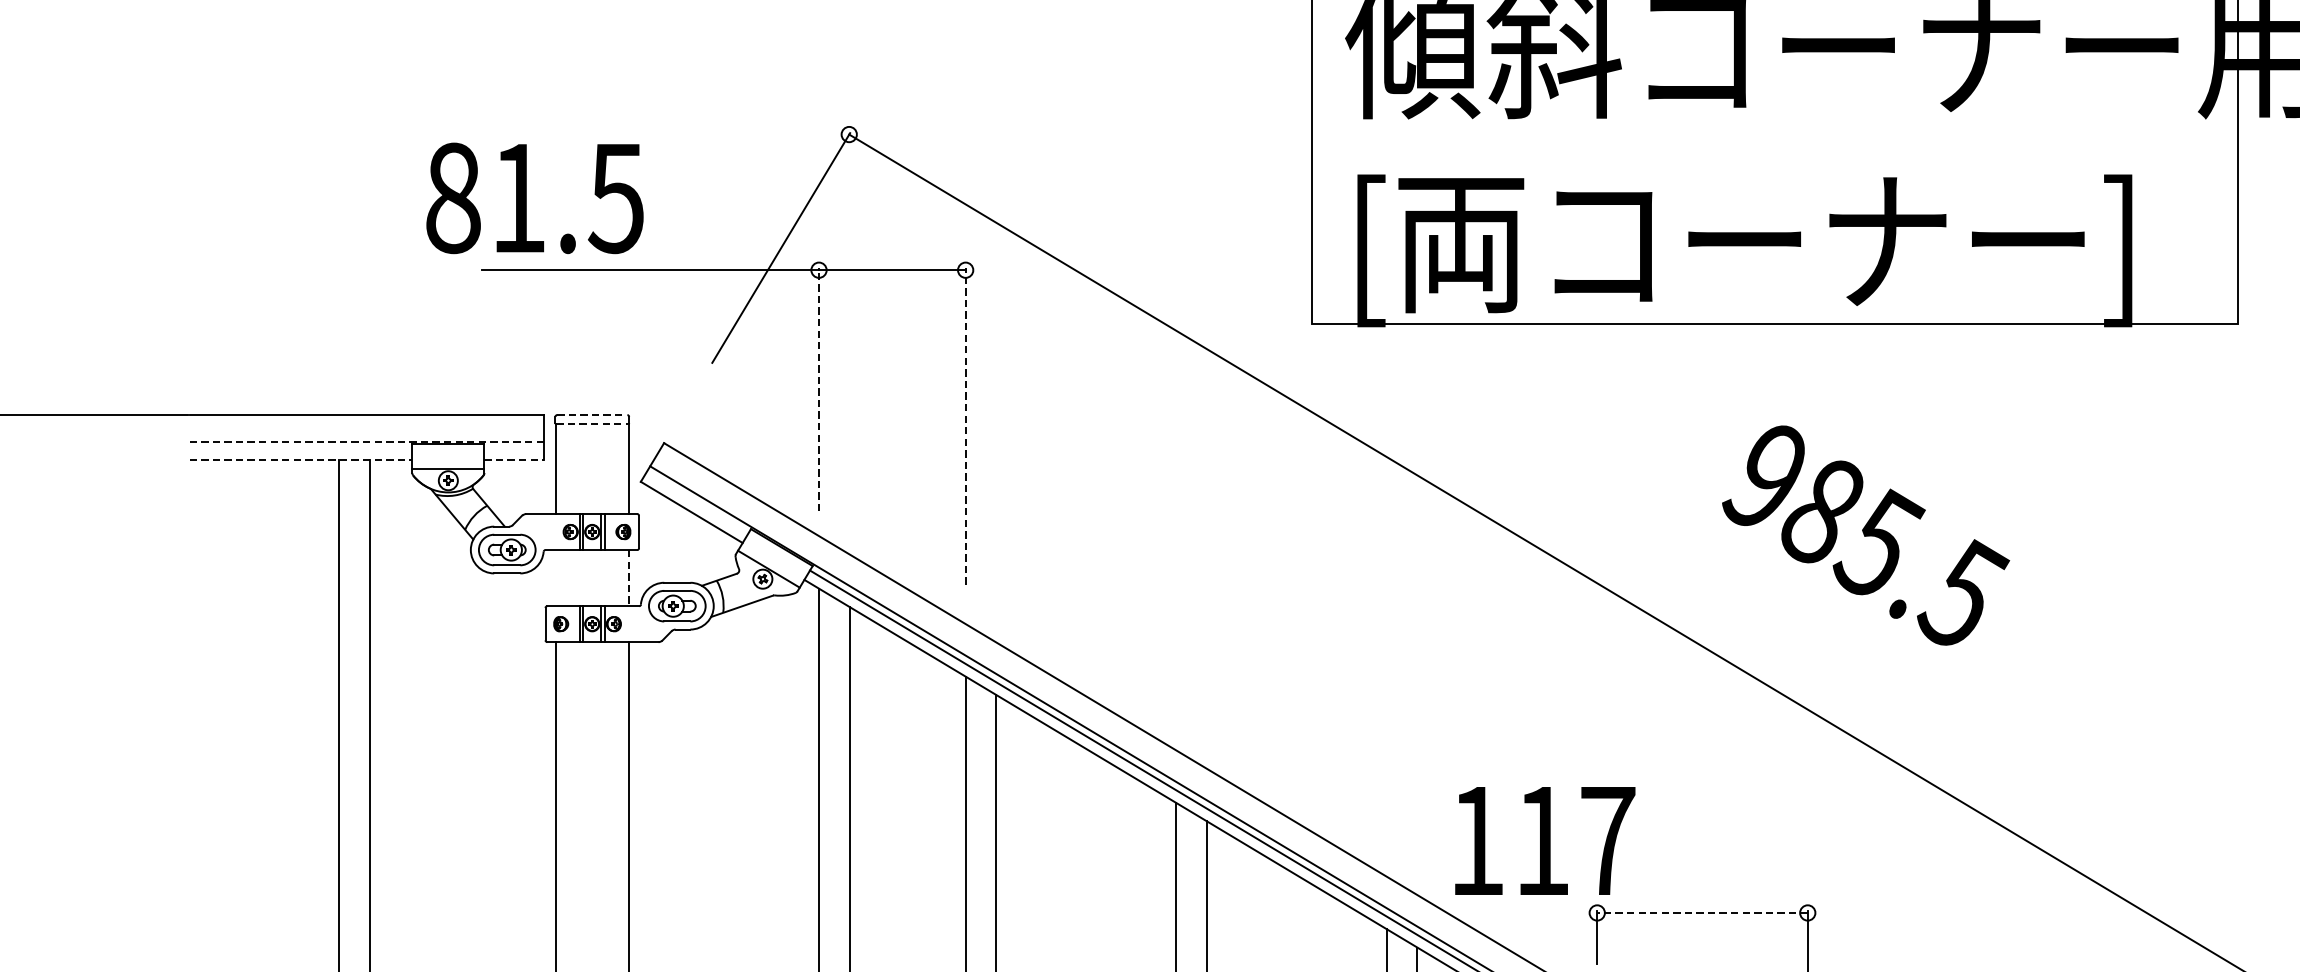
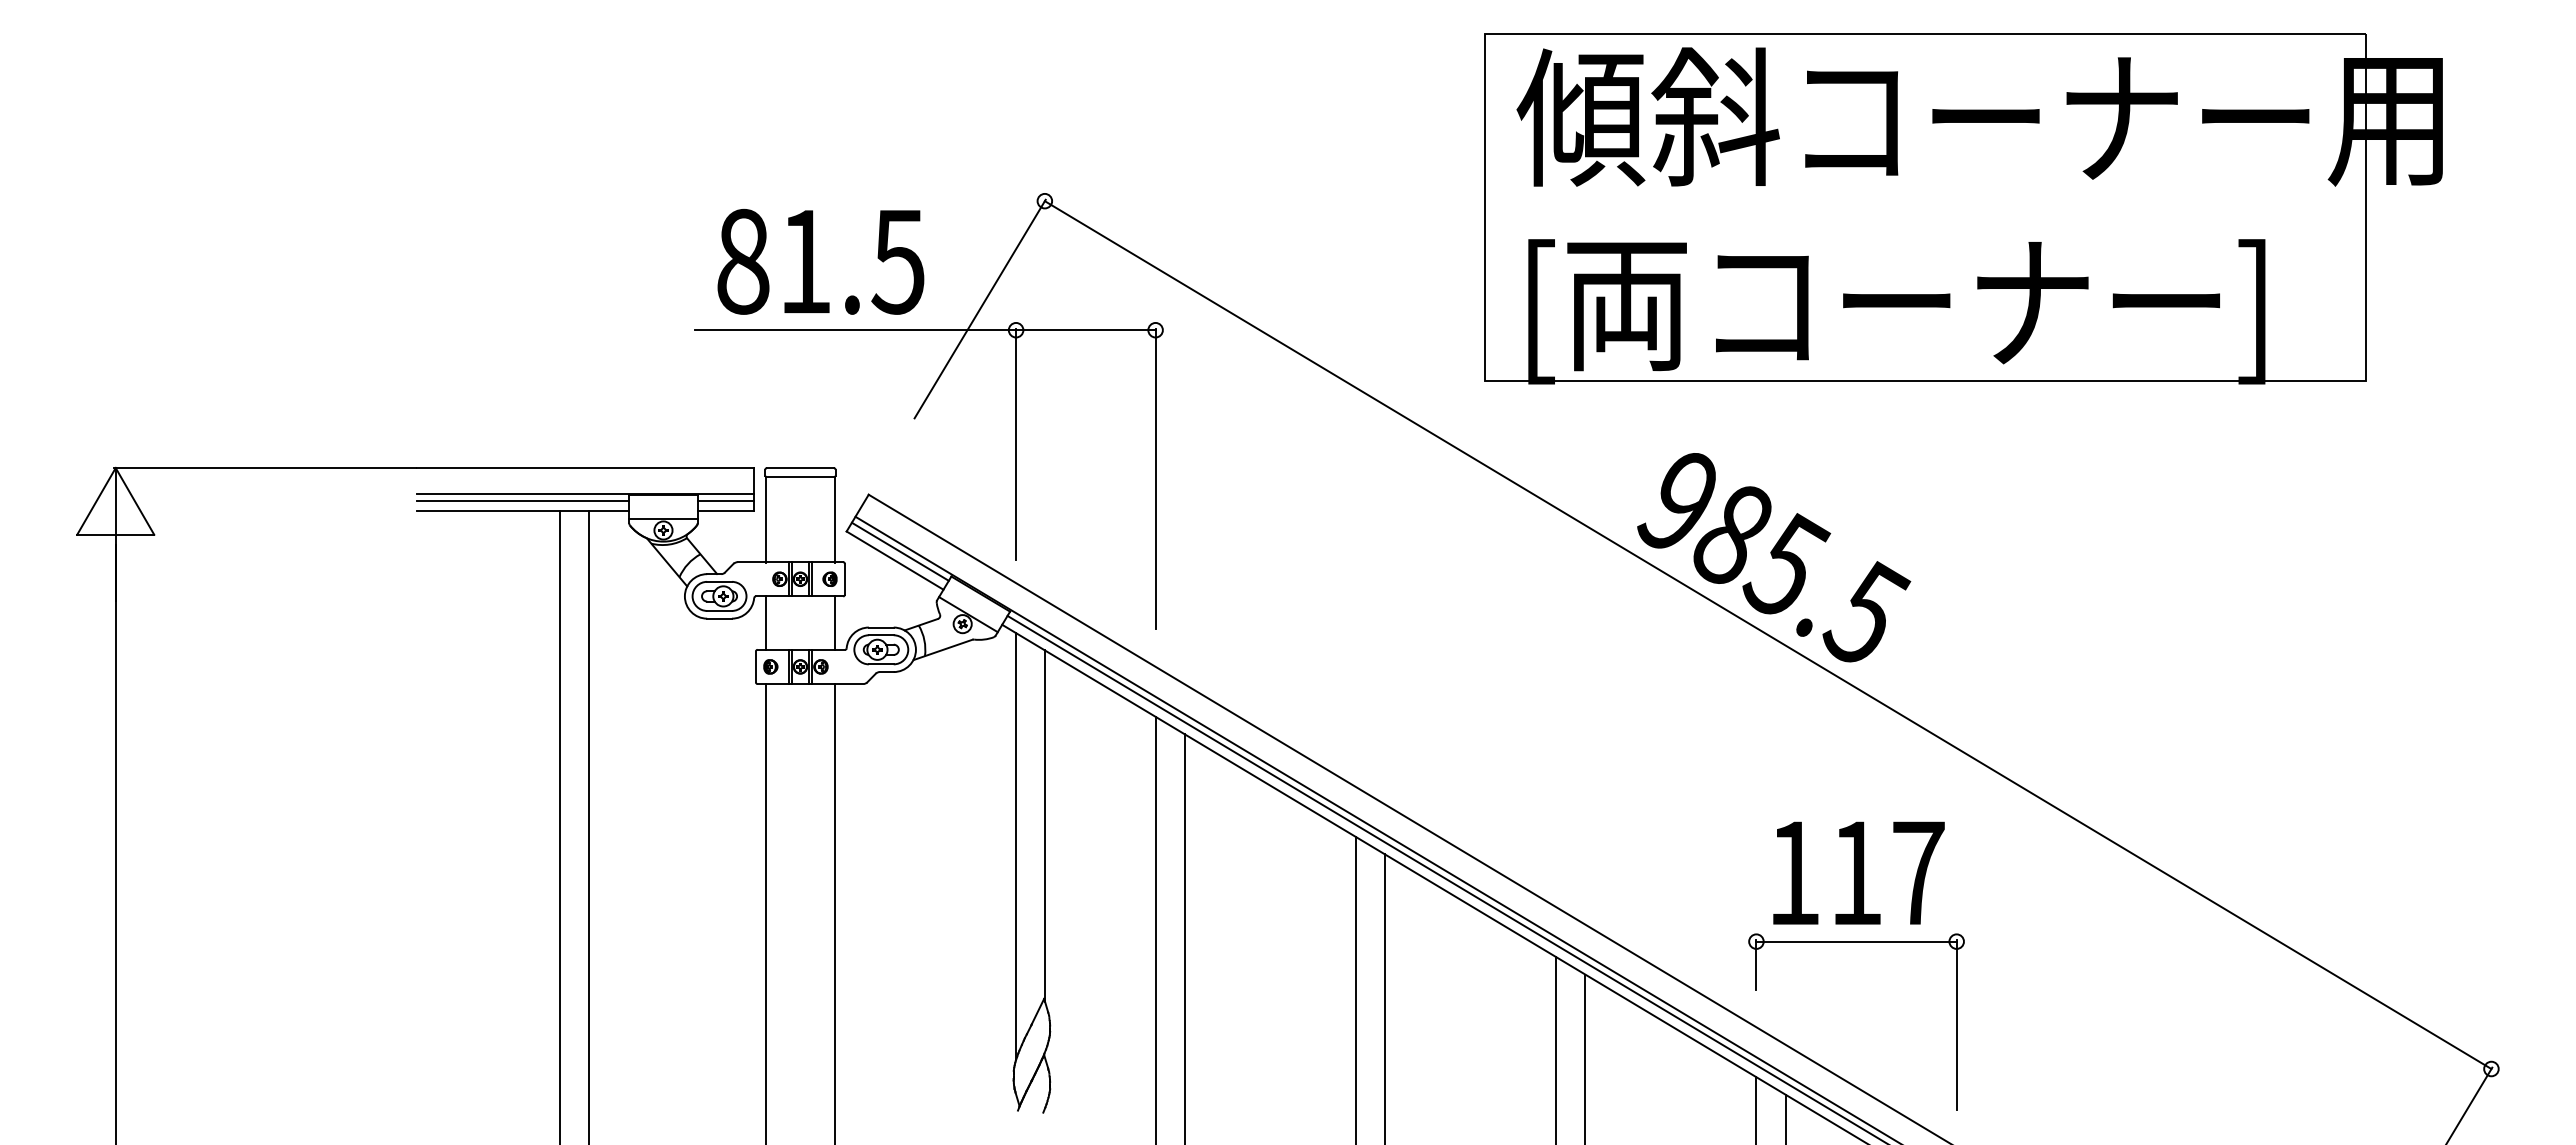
text: (534, 197) -> (820, 261), moved
line: (819, 390) -> (1016, 444), dashed -> solid
line: (592, 415) -> (800, 468), dashed -> solid
line: (592, 423) -> (800, 476), dashed -> solid
line: (965, 426) -> (1155, 478), dashed -> solid
line: (367, 441) -> (586, 493), dashed -> solid
line: (301, 449) -> (523, 500), added
line: (513, 449) -> (725, 500), added
line: (301, 459) -> (523, 510), dashed -> solid
line: (514, 459) -> (726, 510), dashed -> solid
line: (696, 502) -> (899, 551), added
text: (1866, 535) -> (1774, 557), moved
line: (555, 577) -> (765, 622), added
line: (629, 578) -> (835, 623), dashed -> solid
text: (1544, 840) -> (1858, 872), moved
line: (1702, 912) -> (1856, 941), dashed -> solid

